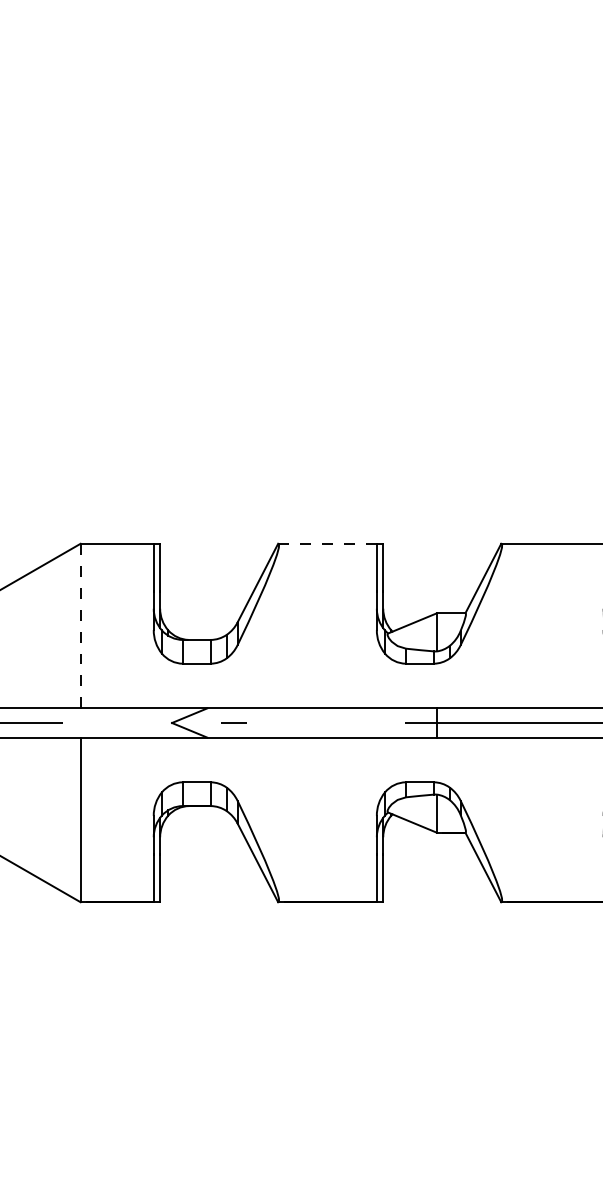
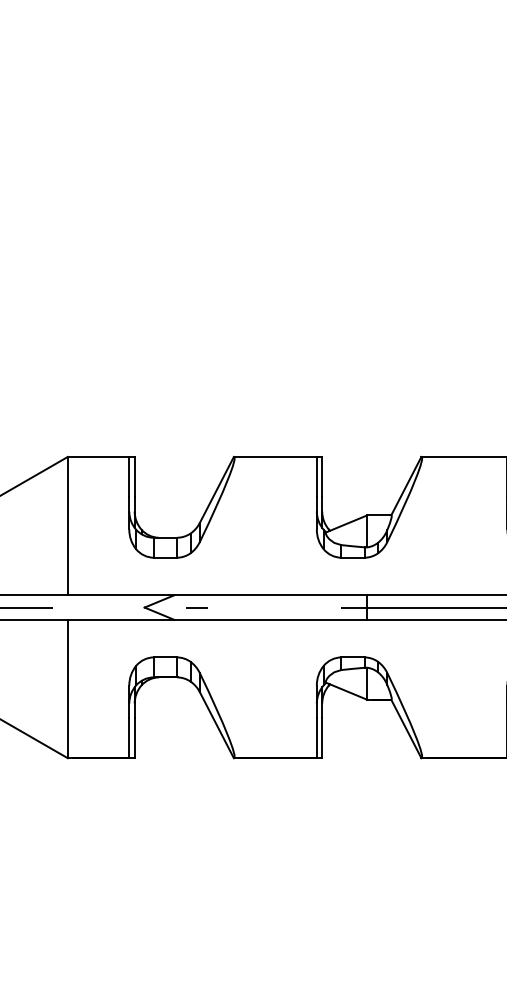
line: (326, 543) -> (274, 456), dashed -> solid
line: (80, 626) -> (67, 526), dashed -> solid

